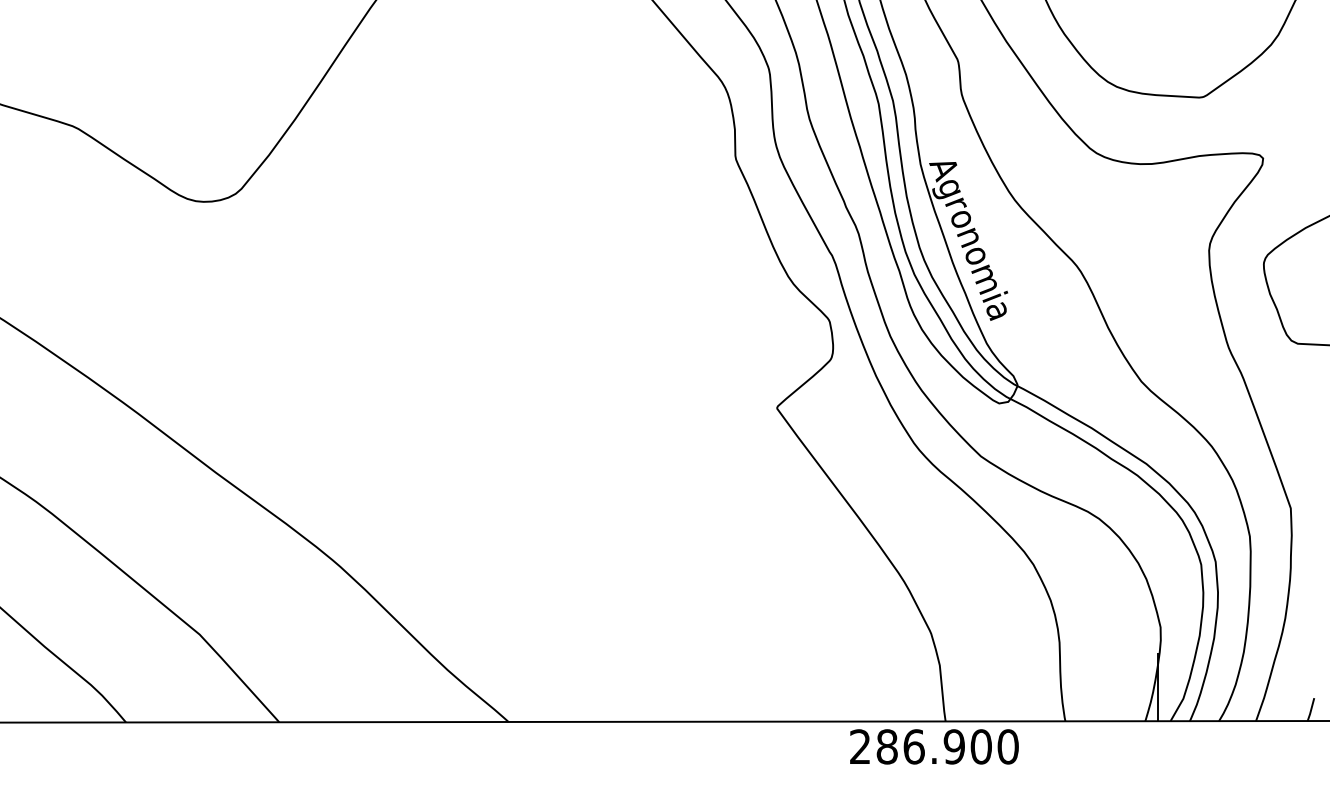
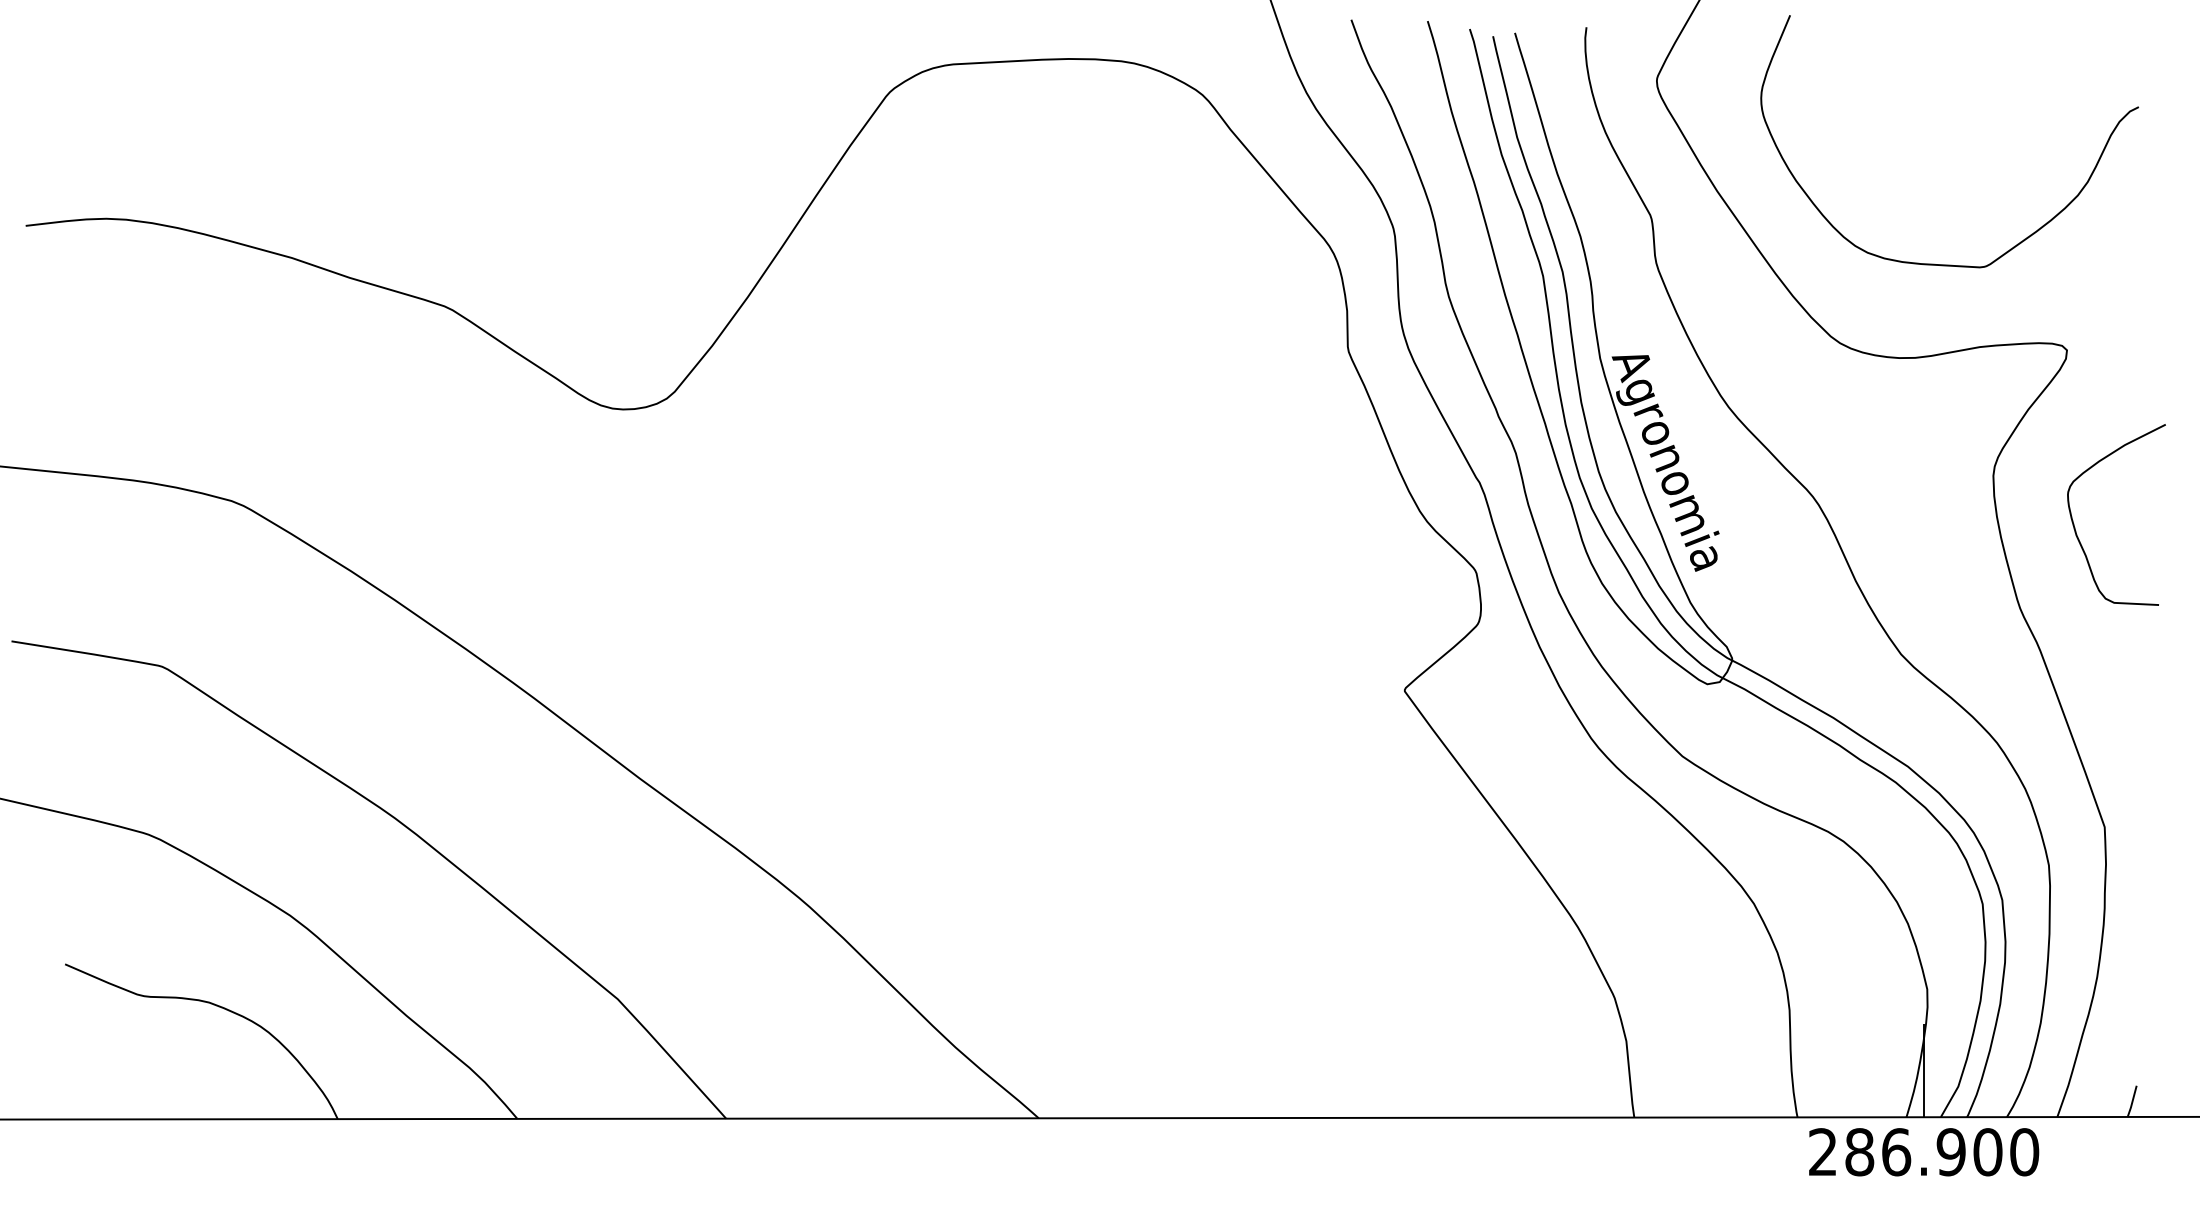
text: (934, 747) -> (1924, 1152), moved

